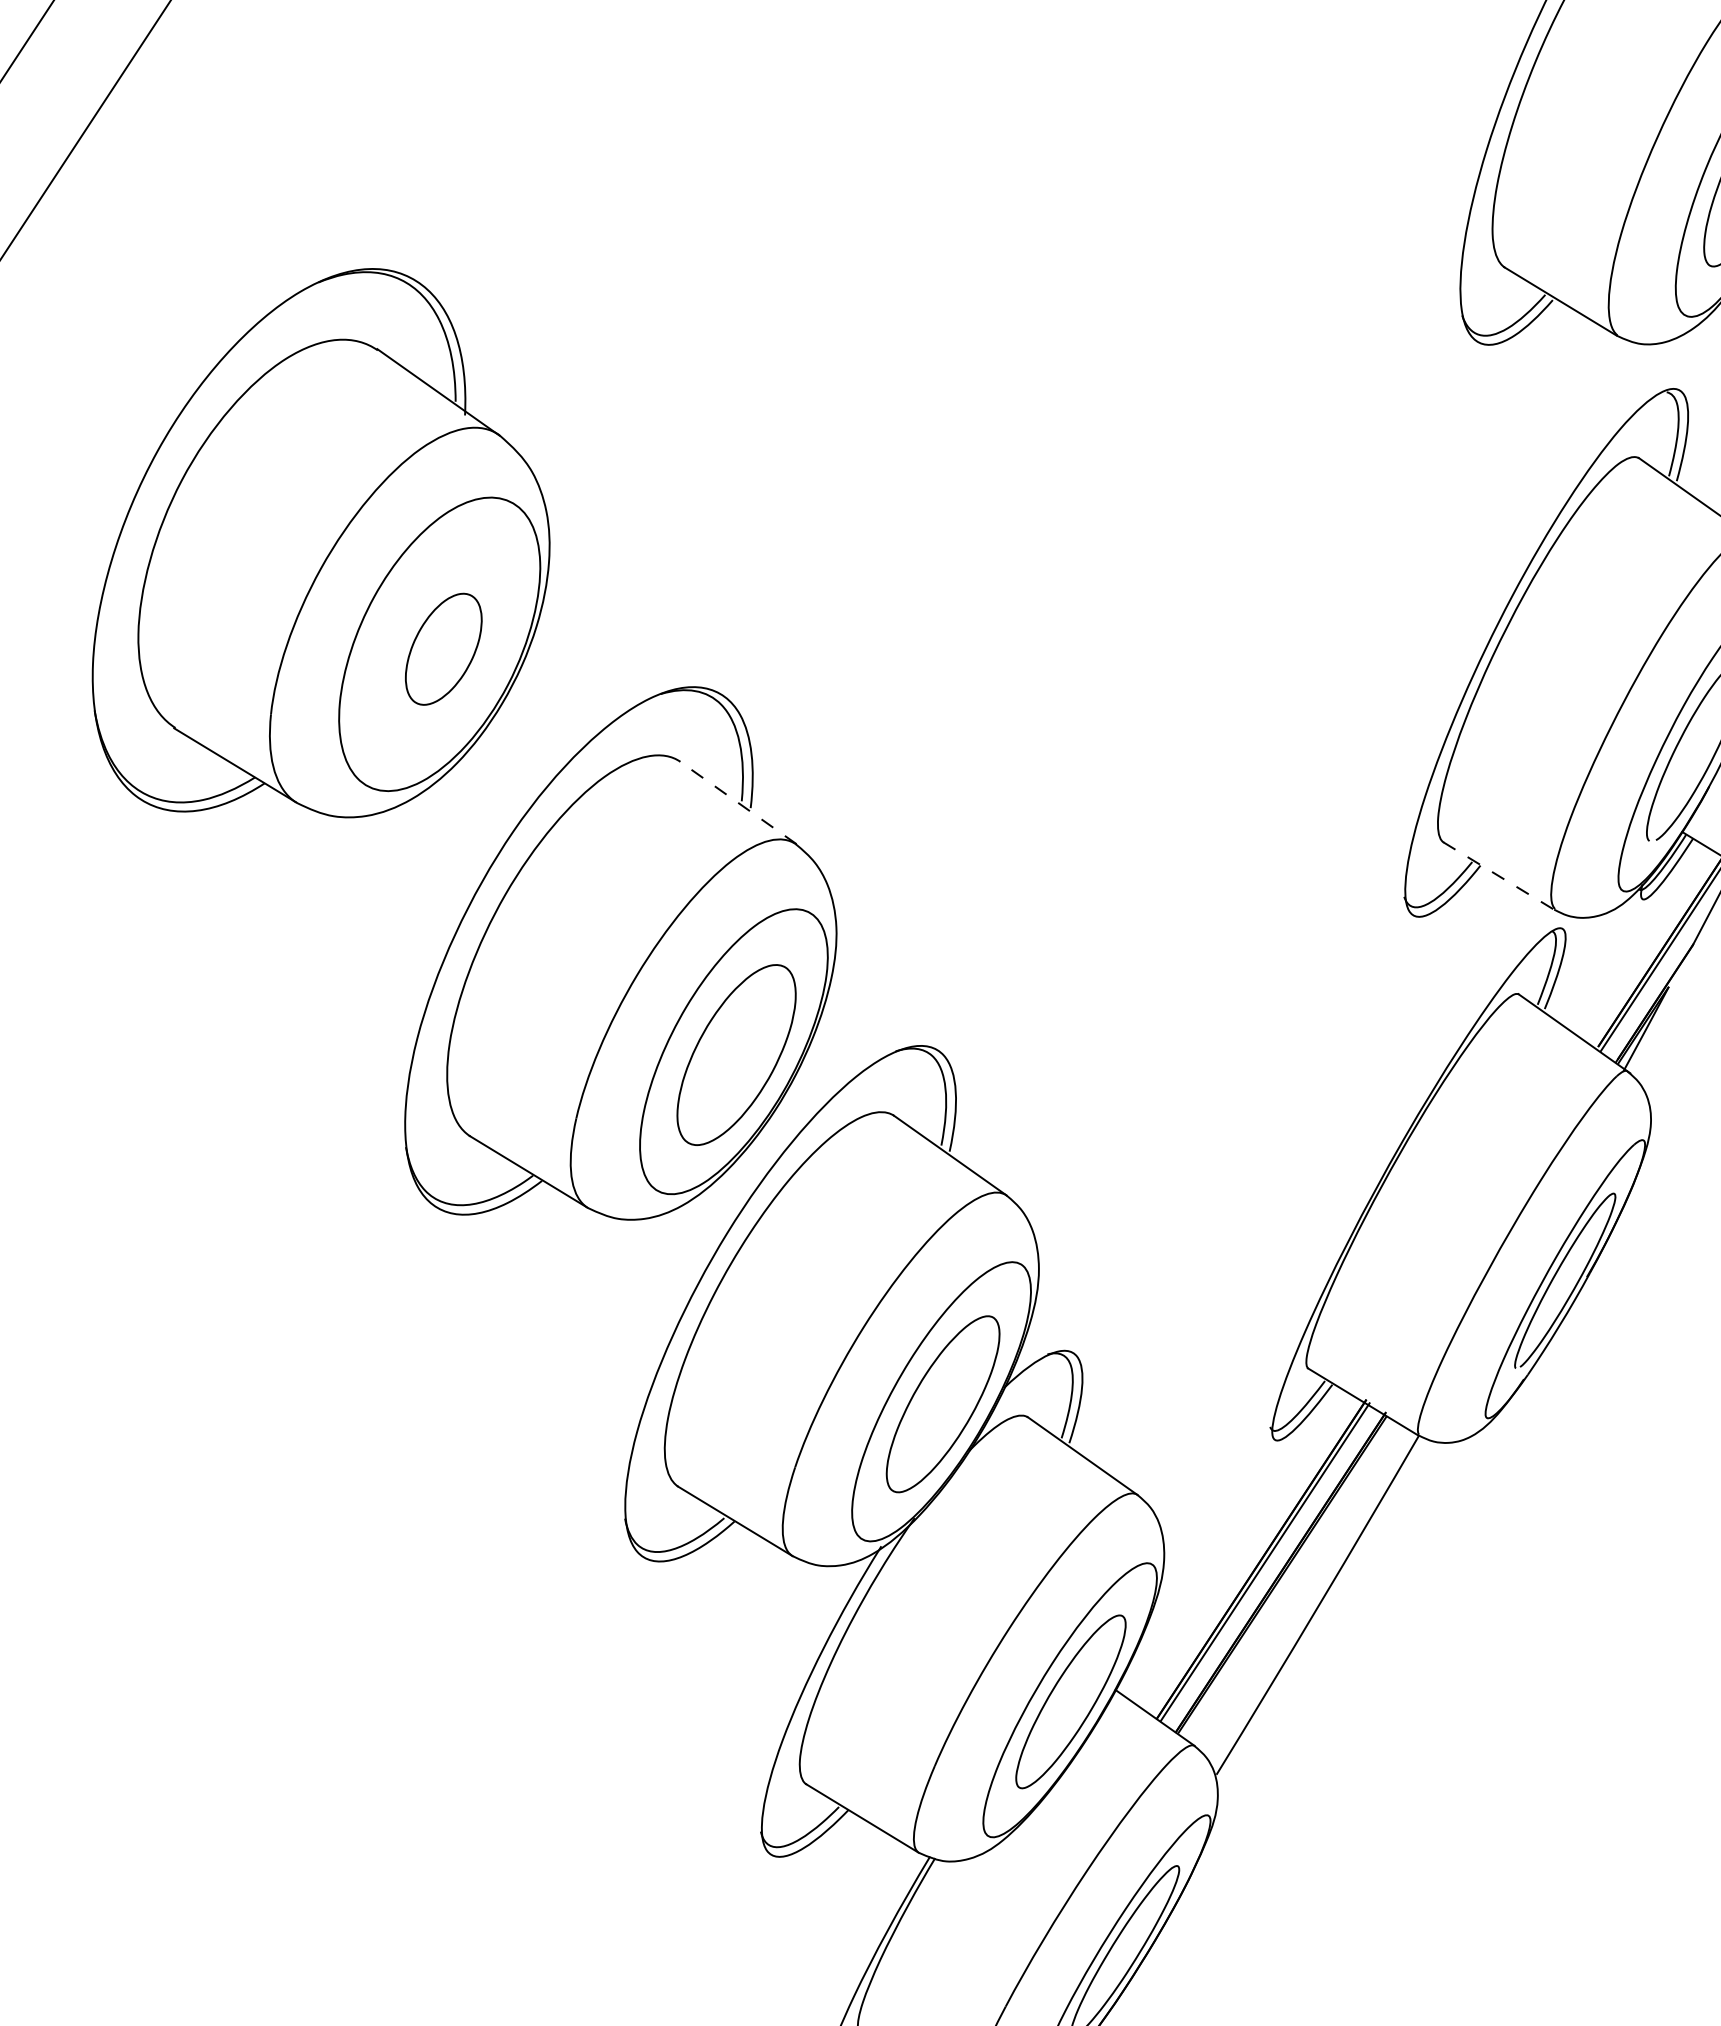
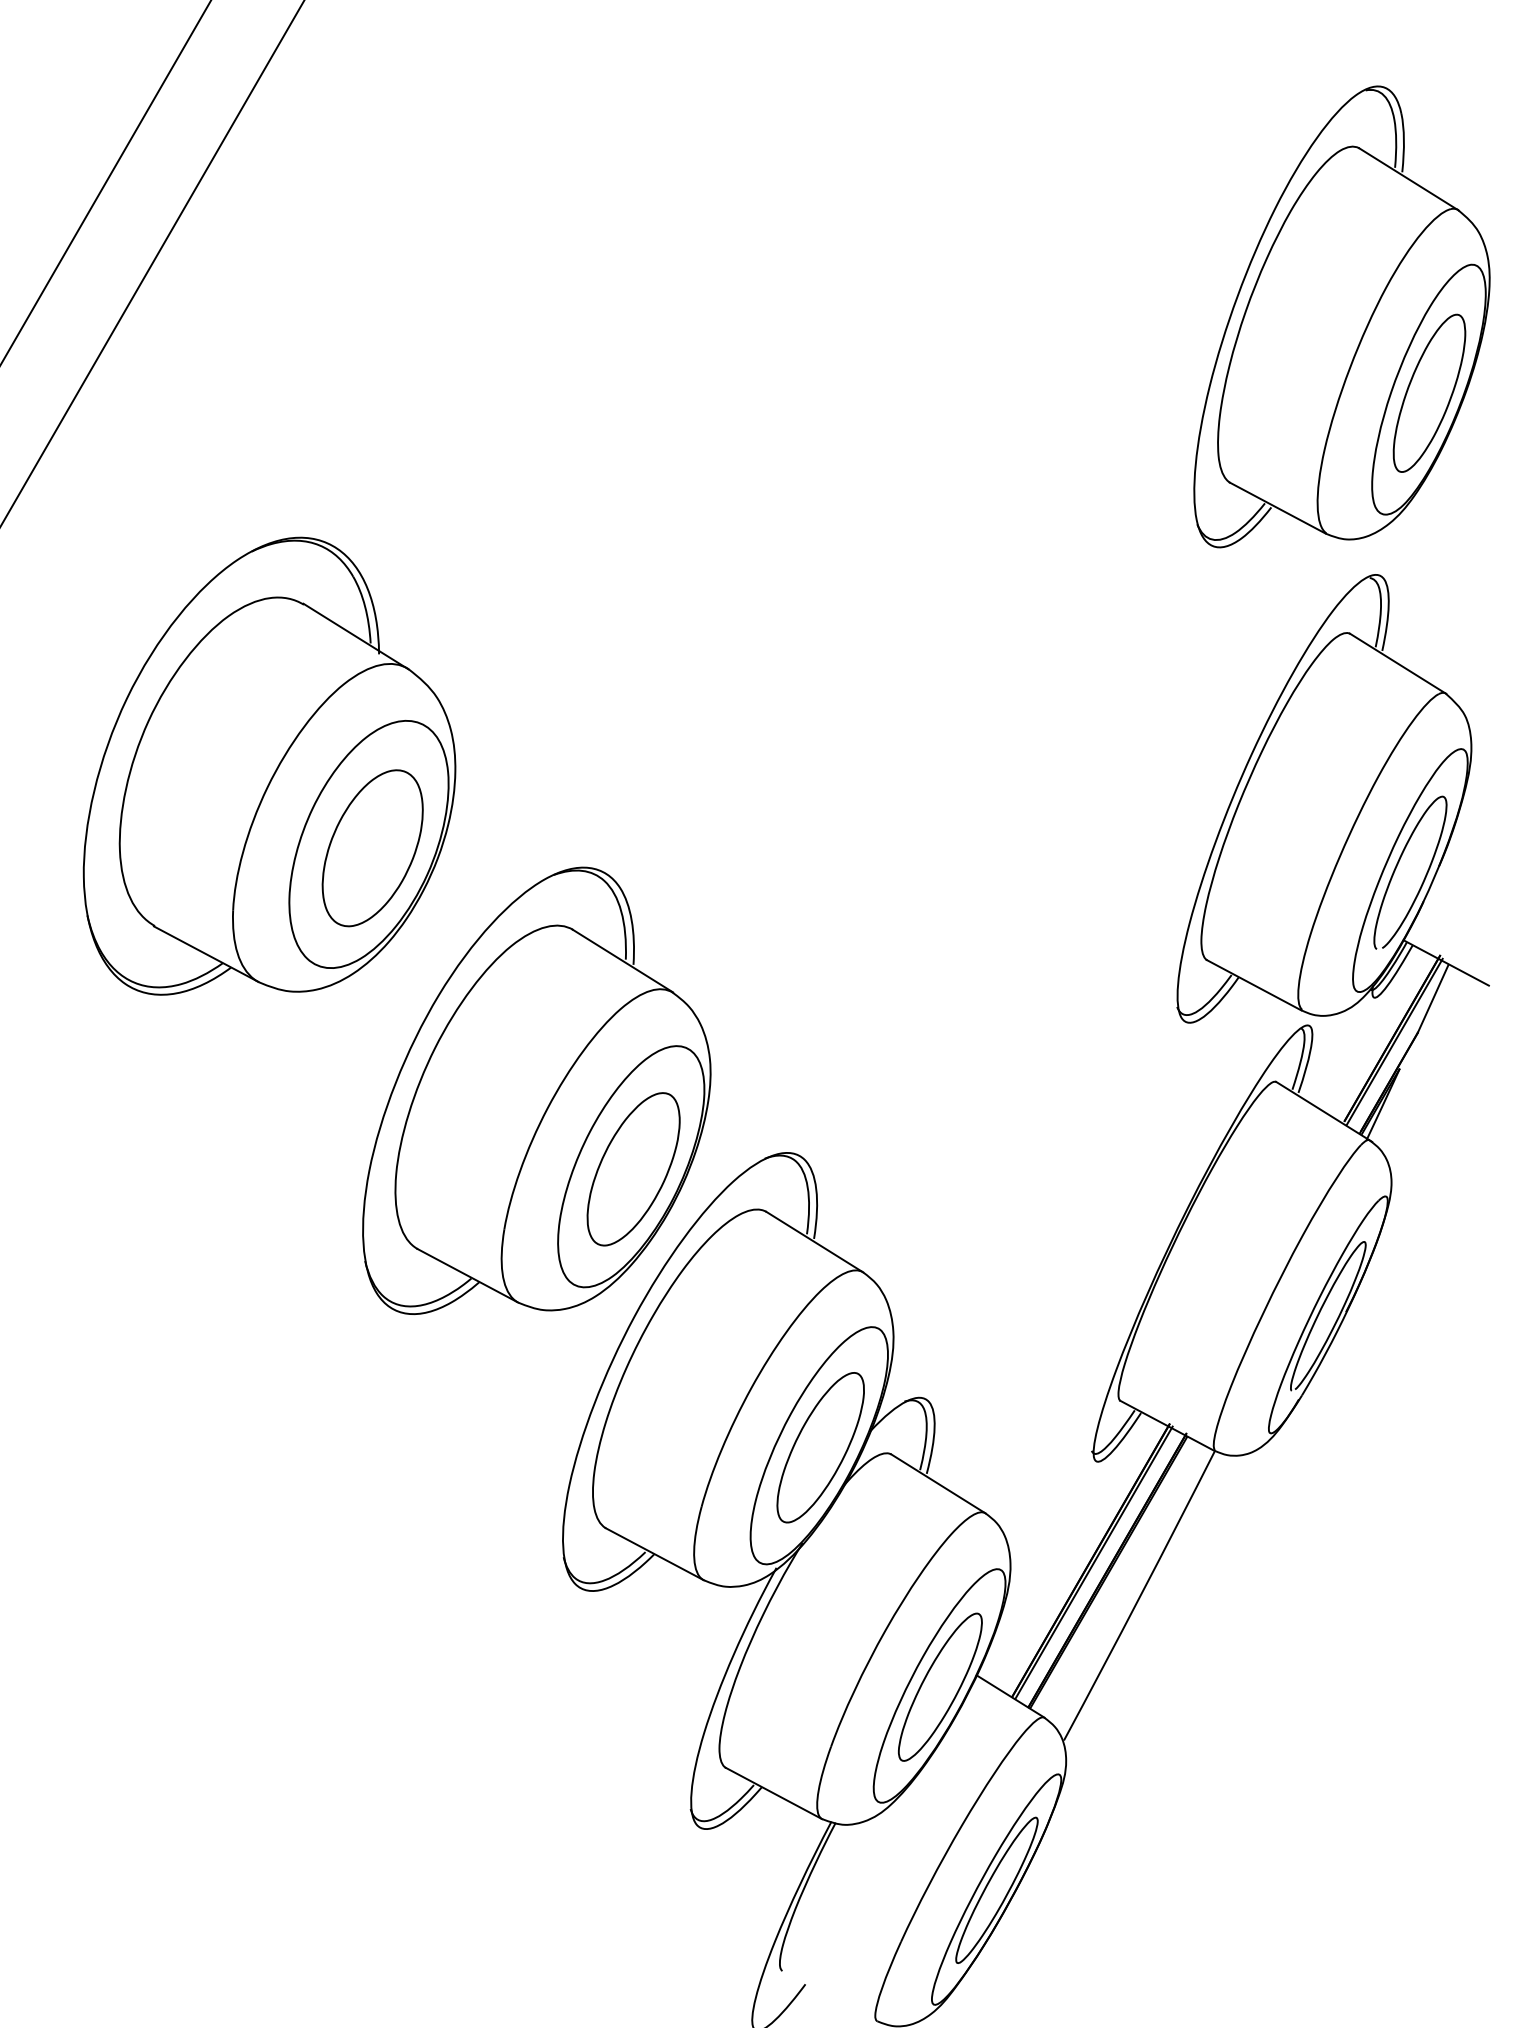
part: (443, 649) -> (372, 848), size x1.67
line: (737, 802) -> (622, 960), dashed -> solid
line: (1499, 876) -> (1254, 985), dashed -> solid

